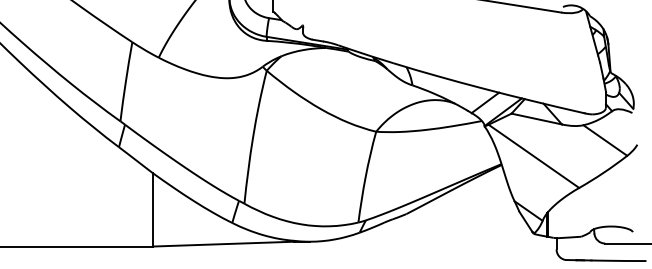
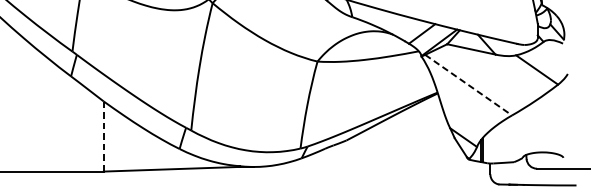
line: (534, 156) -> (469, 85), solid -> dashed
line: (153, 209) -> (104, 136), solid -> dashed

